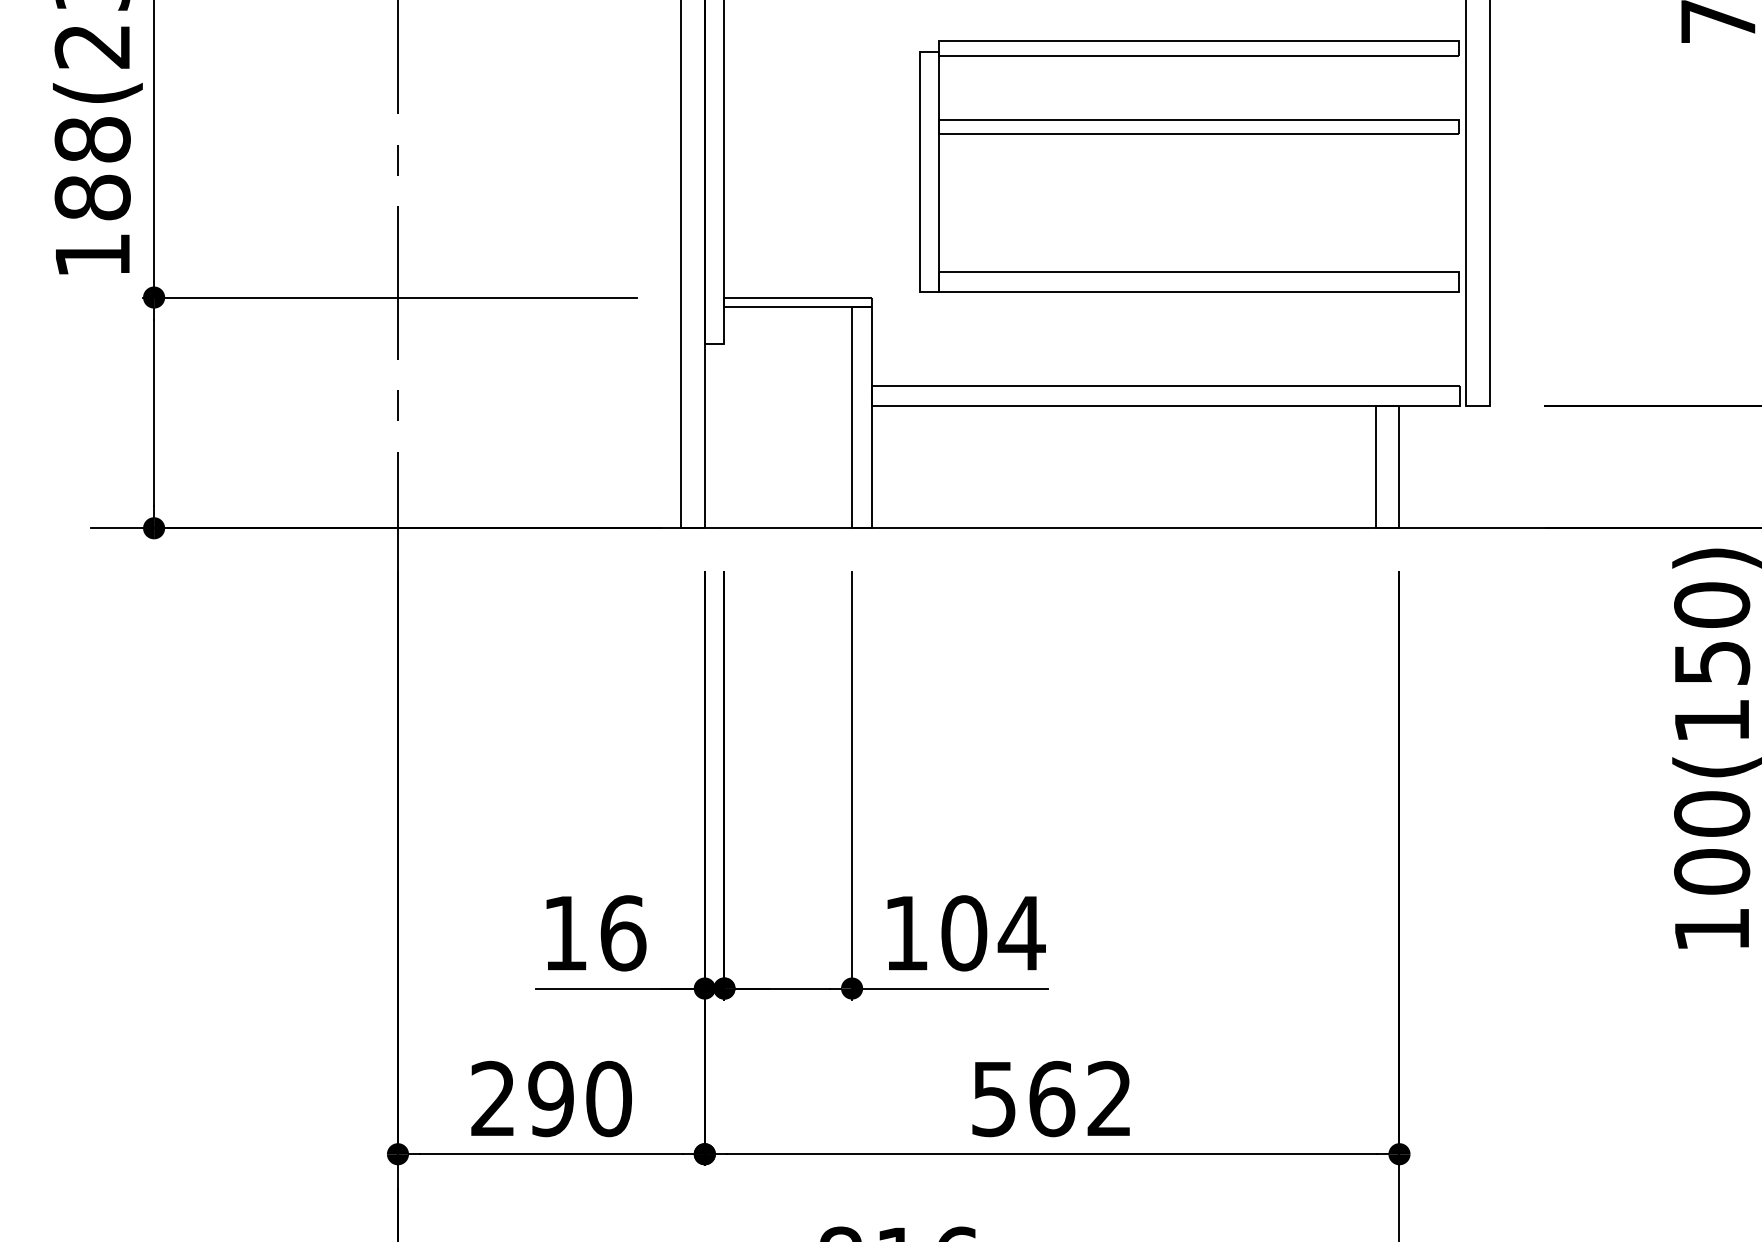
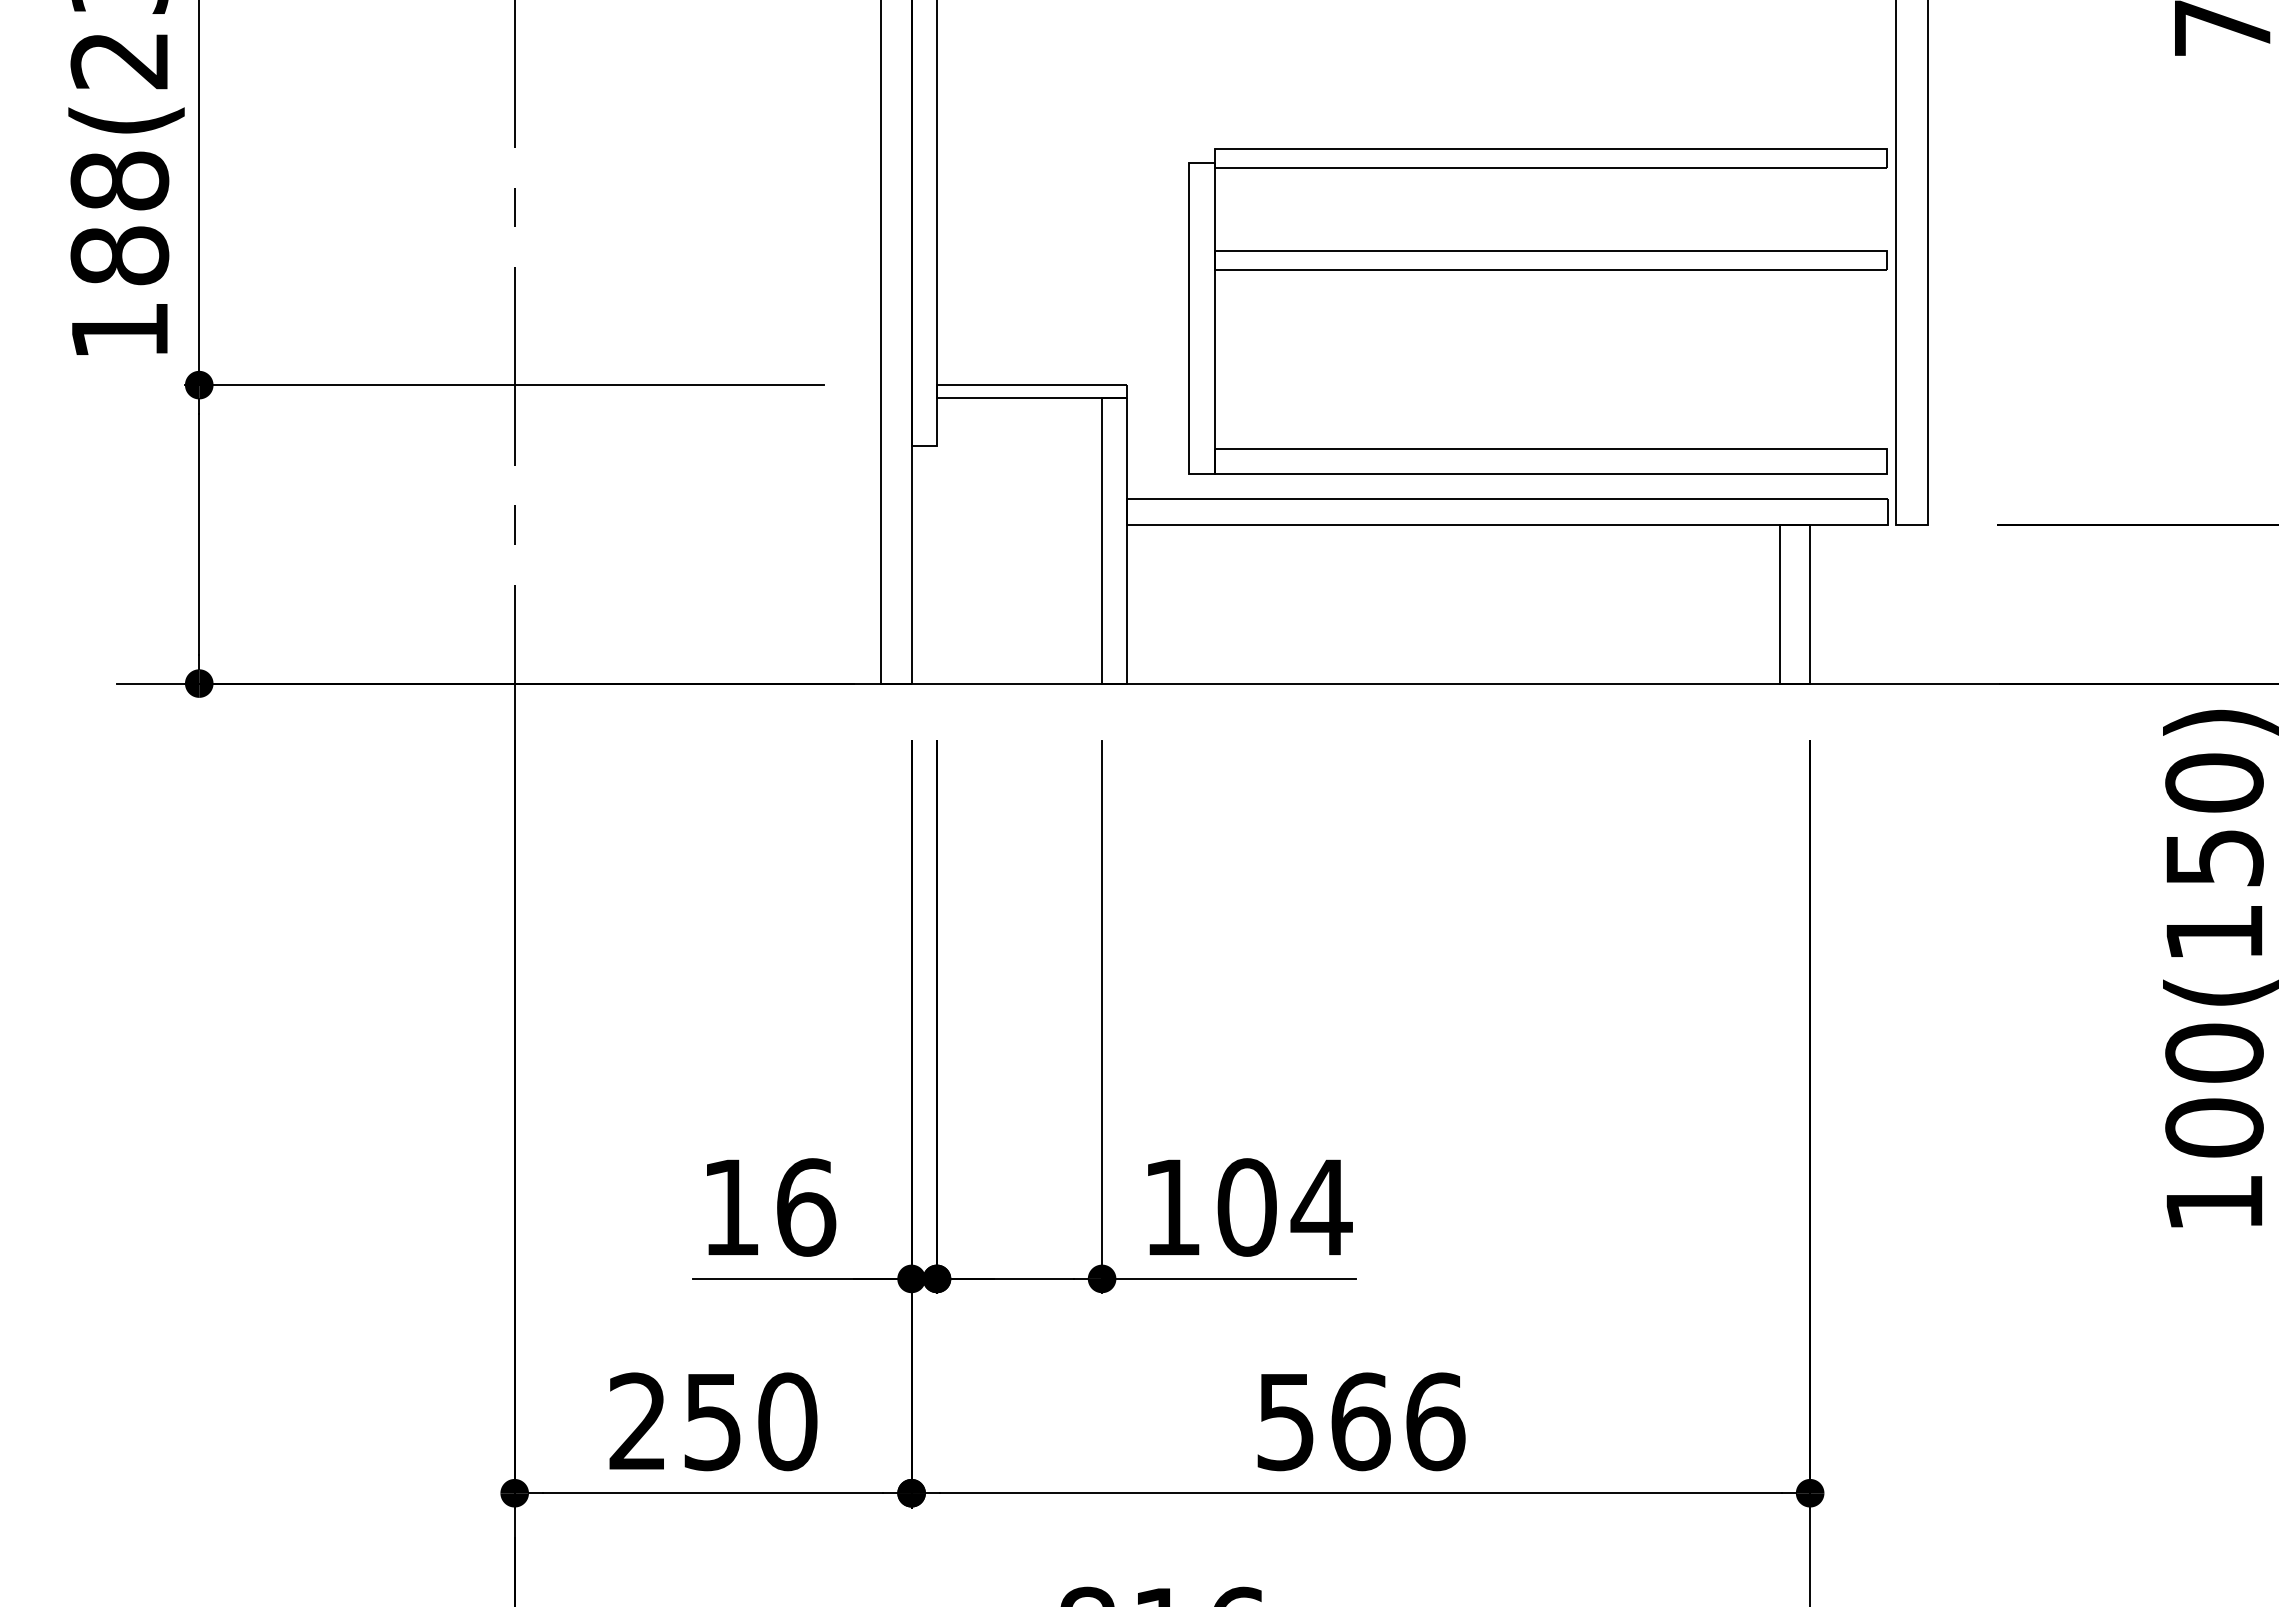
part: (1188, 134) -> (1537, 270), moved
text: (550, 1098) -> (712, 1421), 290 -> 250
text: (1109, 1098) -> (1435, 1421), 562 -> 566

